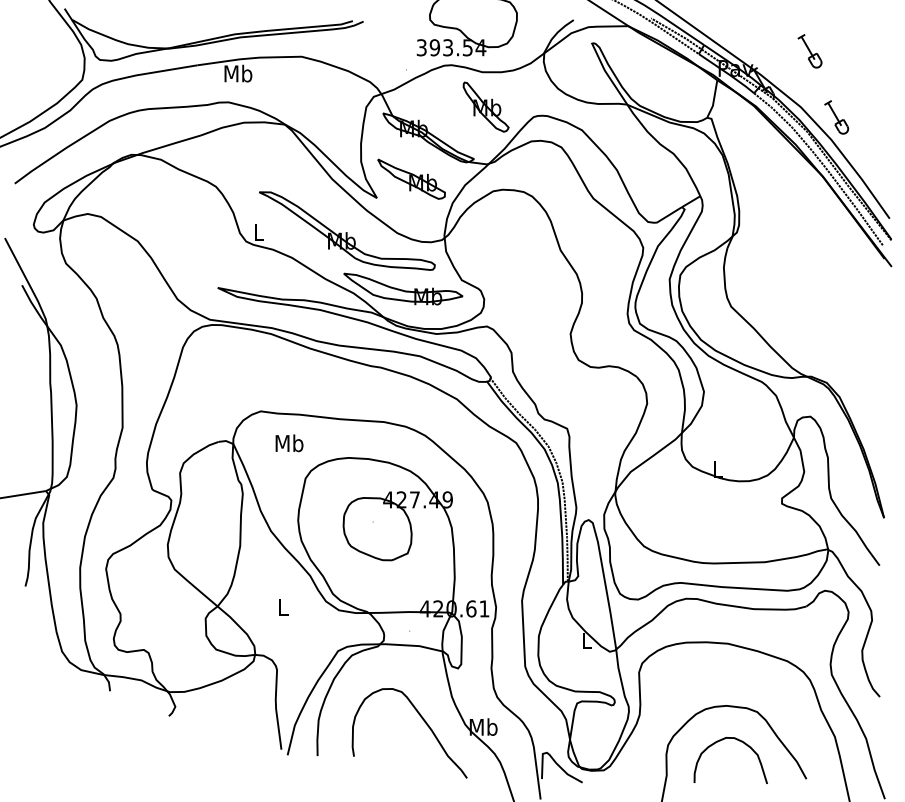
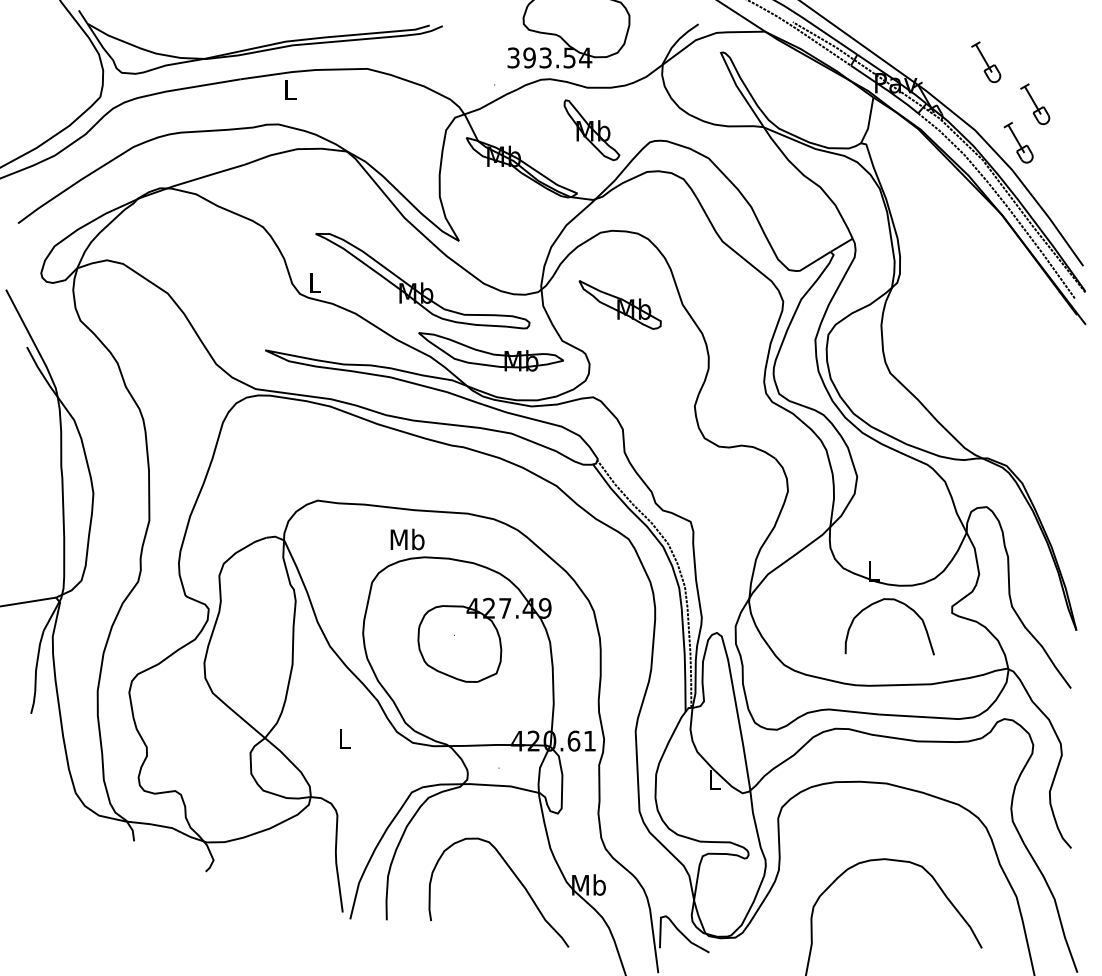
text: (238, 73) -> (290, 89), Mb -> L
part: (850, 85) -> (1035, 104), added
part: (411, 178) -> (619, 304), moved
text: (289, 443) -> (407, 539), moved
curve: (739, 741) -> (900, 603), moved

